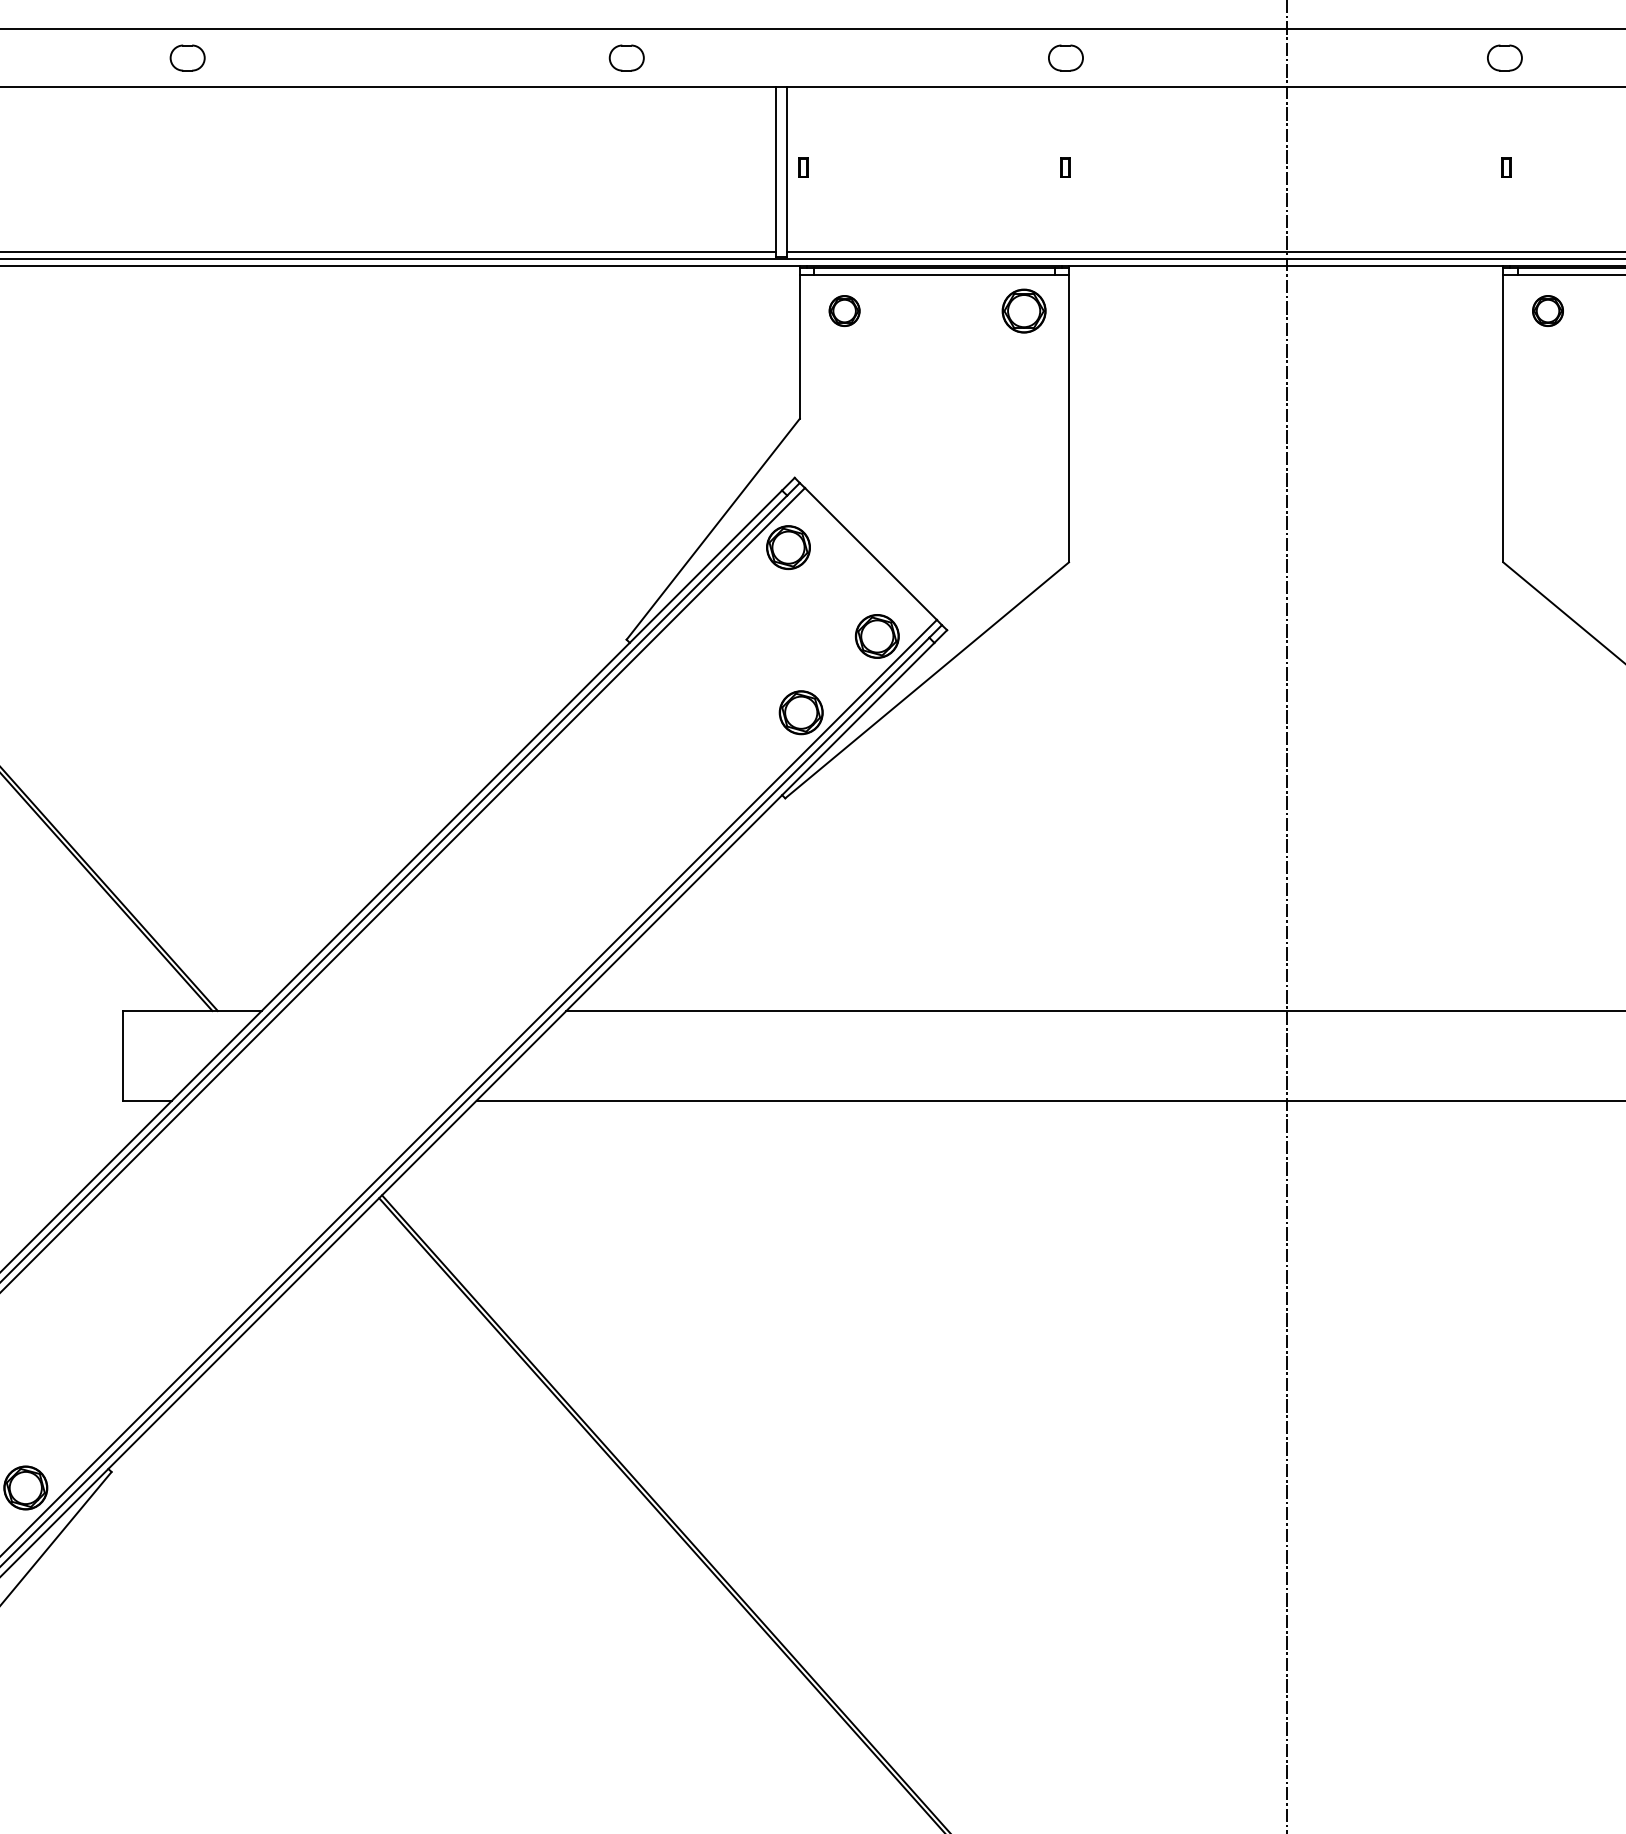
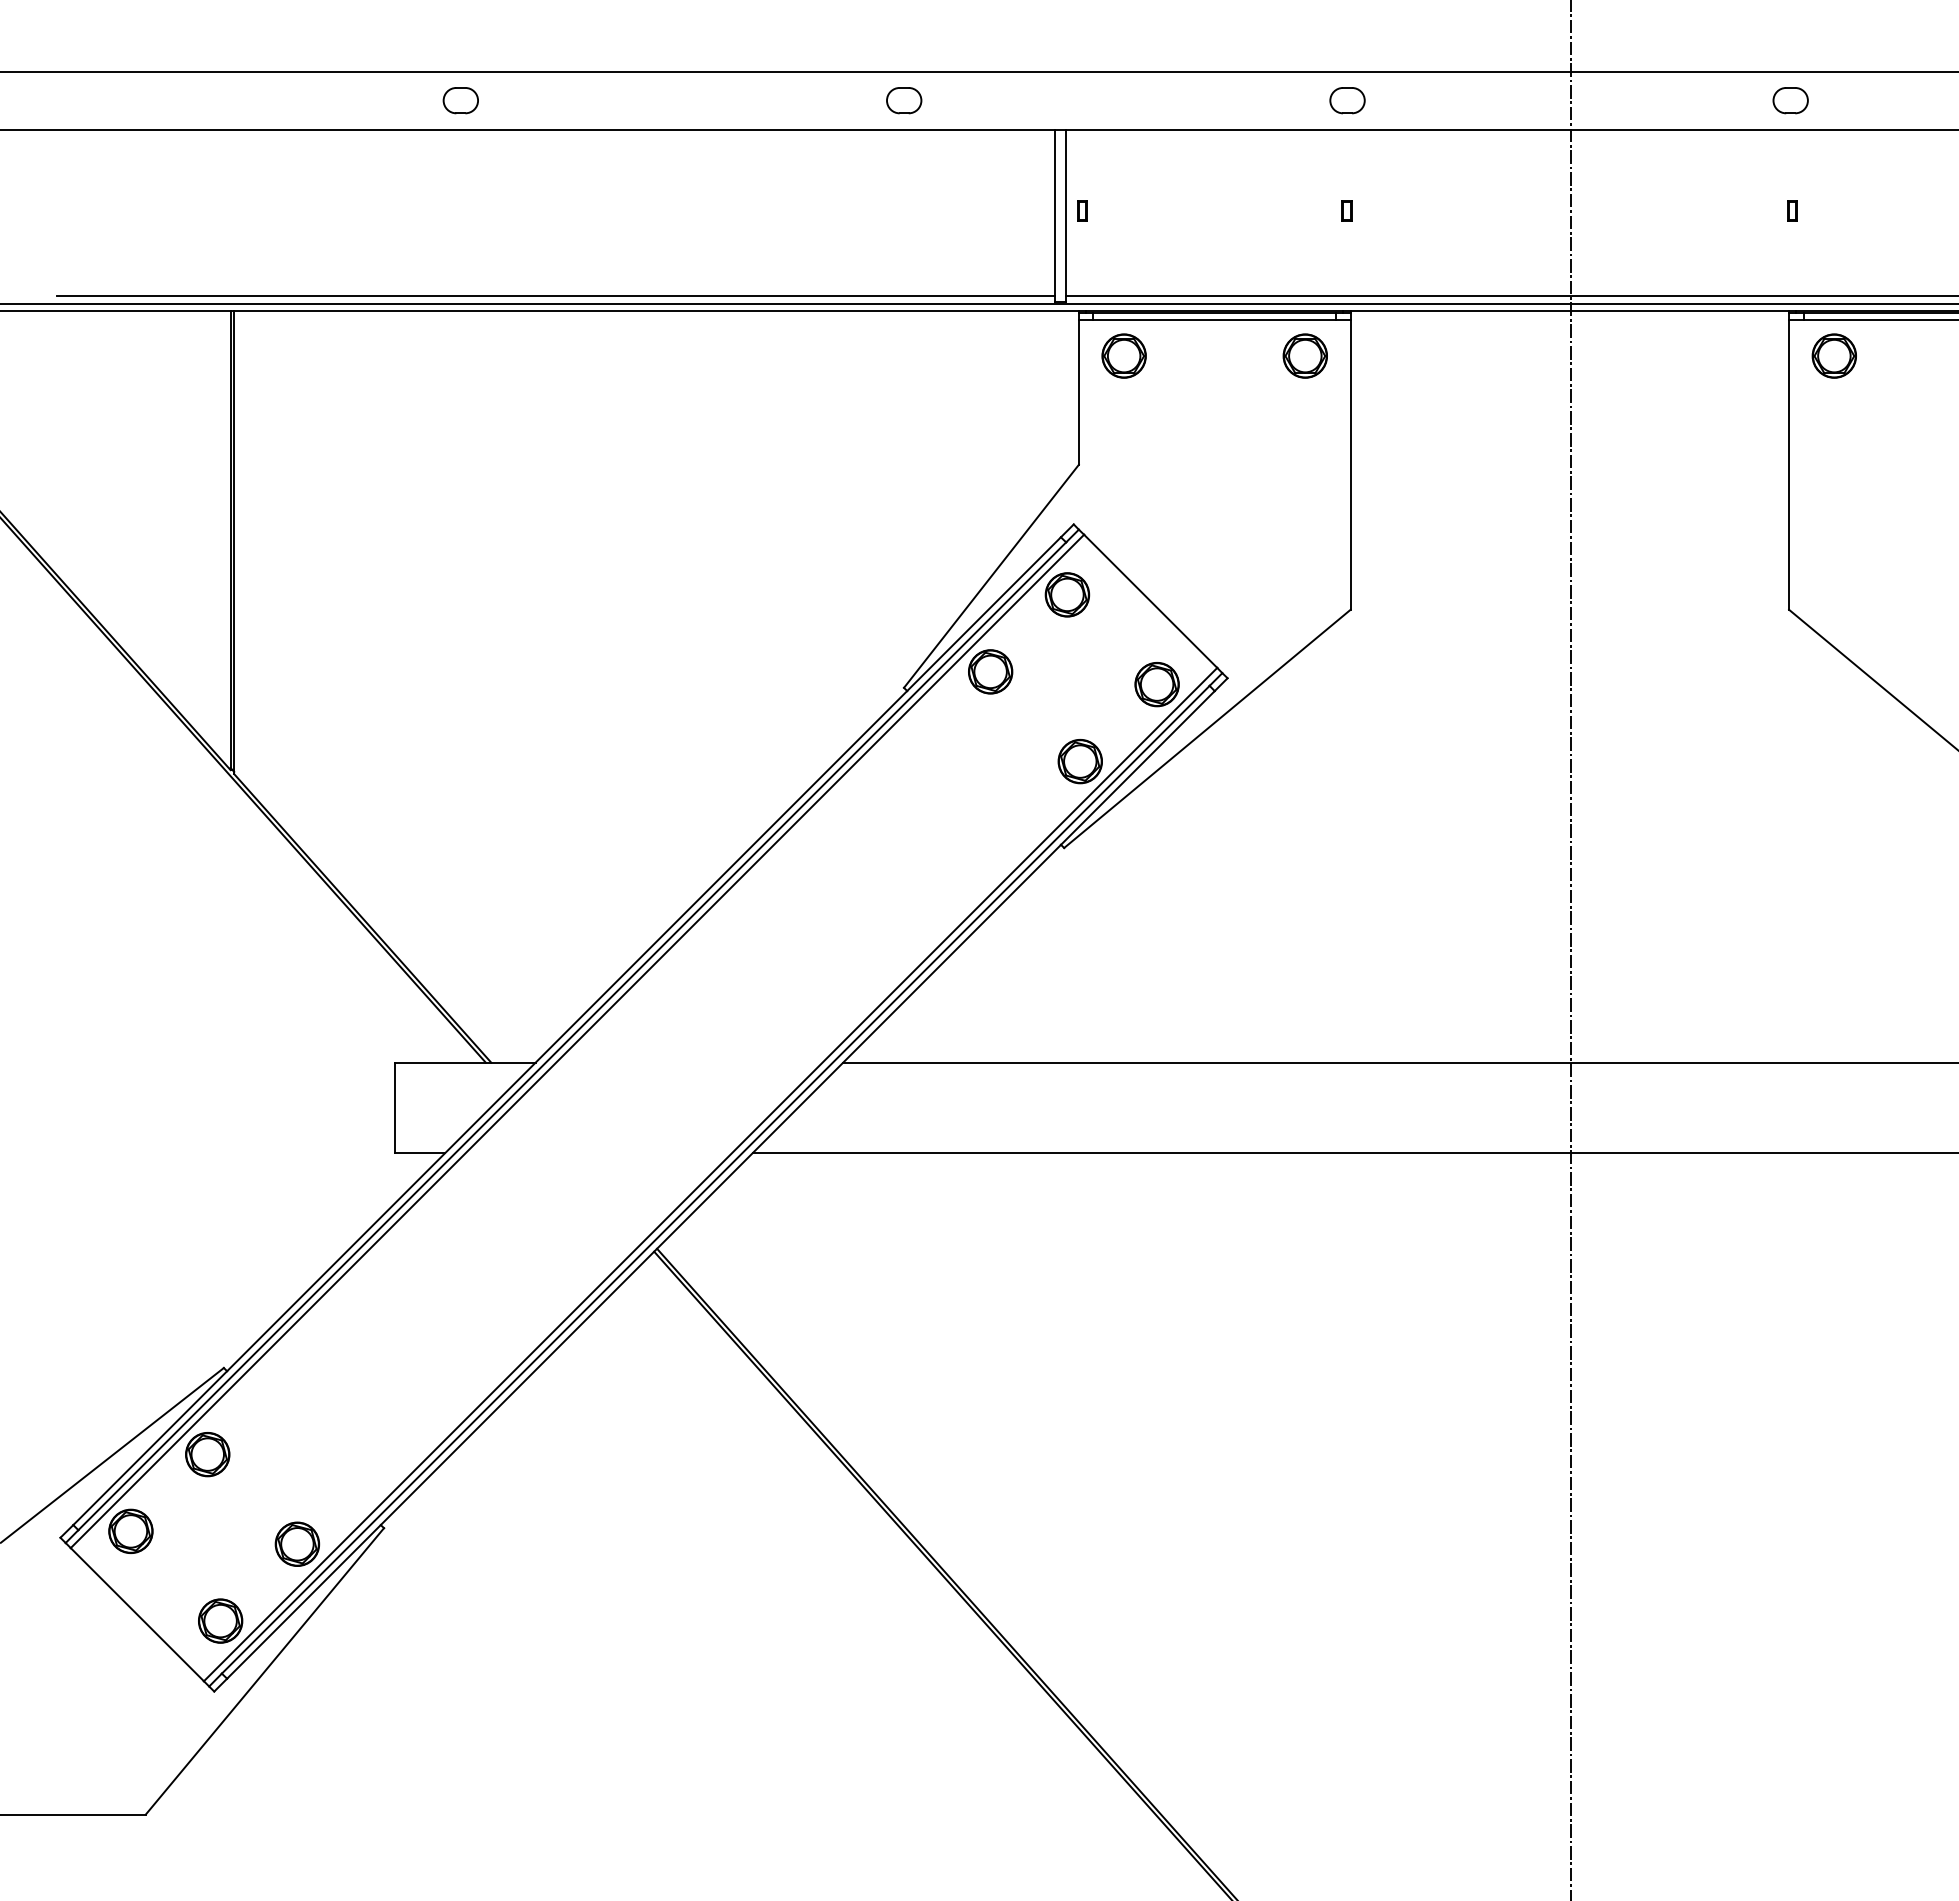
part: (844, 310) -> (1123, 355), size x1.43
part: (1547, 310) -> (1833, 355), size x1.43
part: (712, 623) -> (990, 671), added

